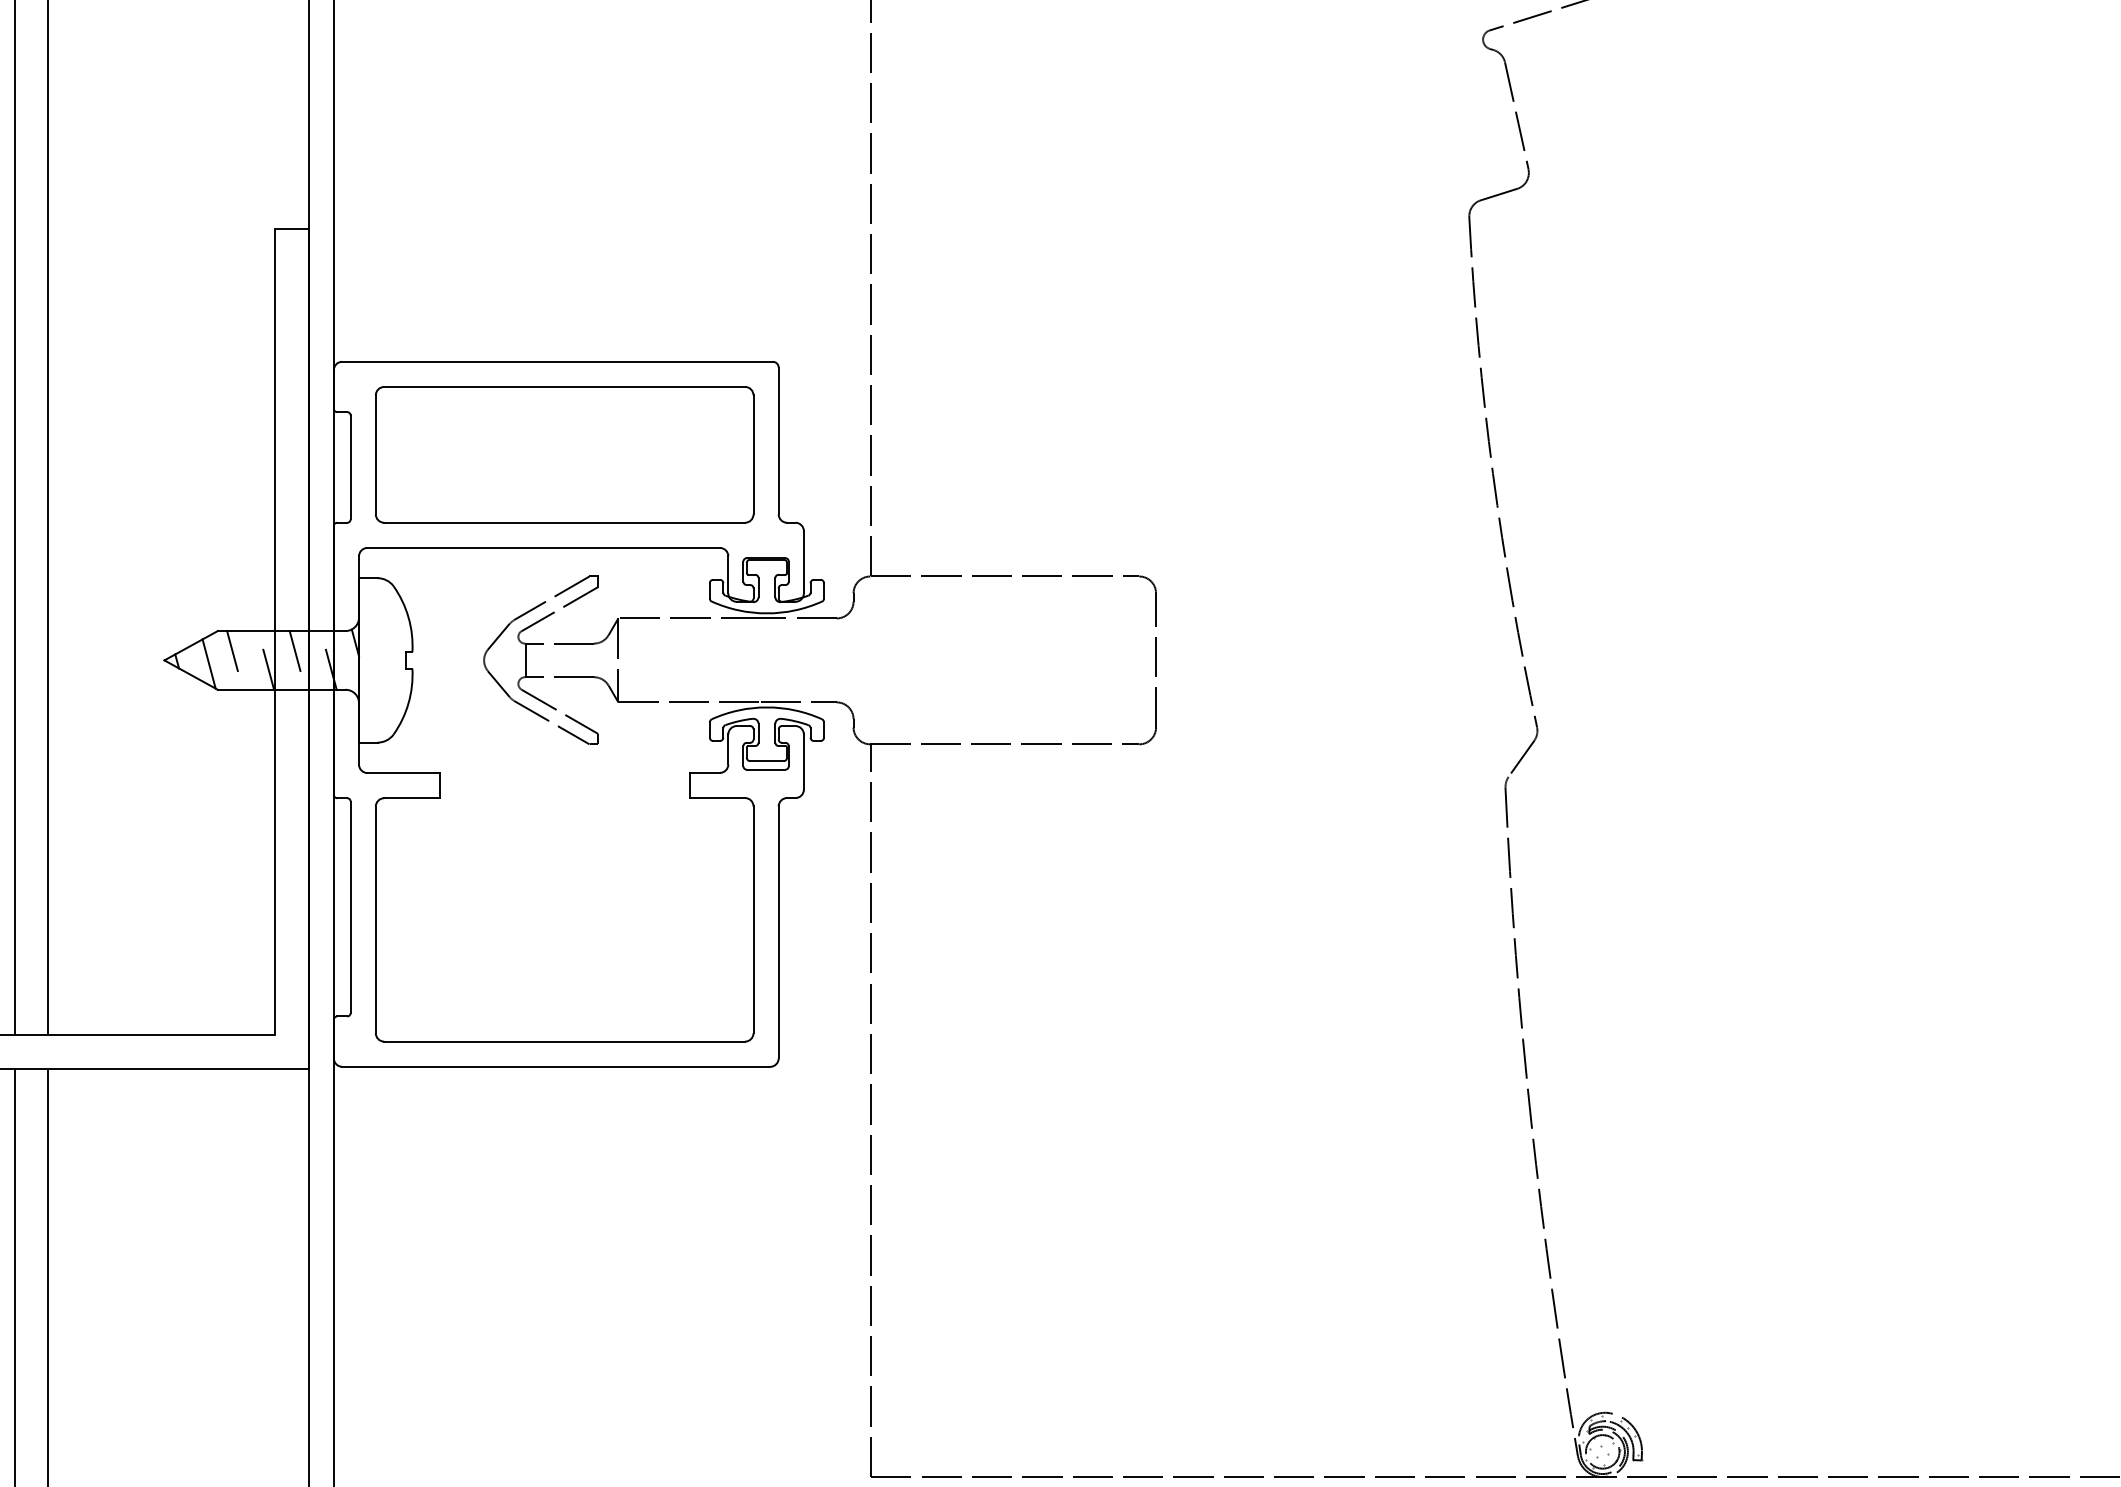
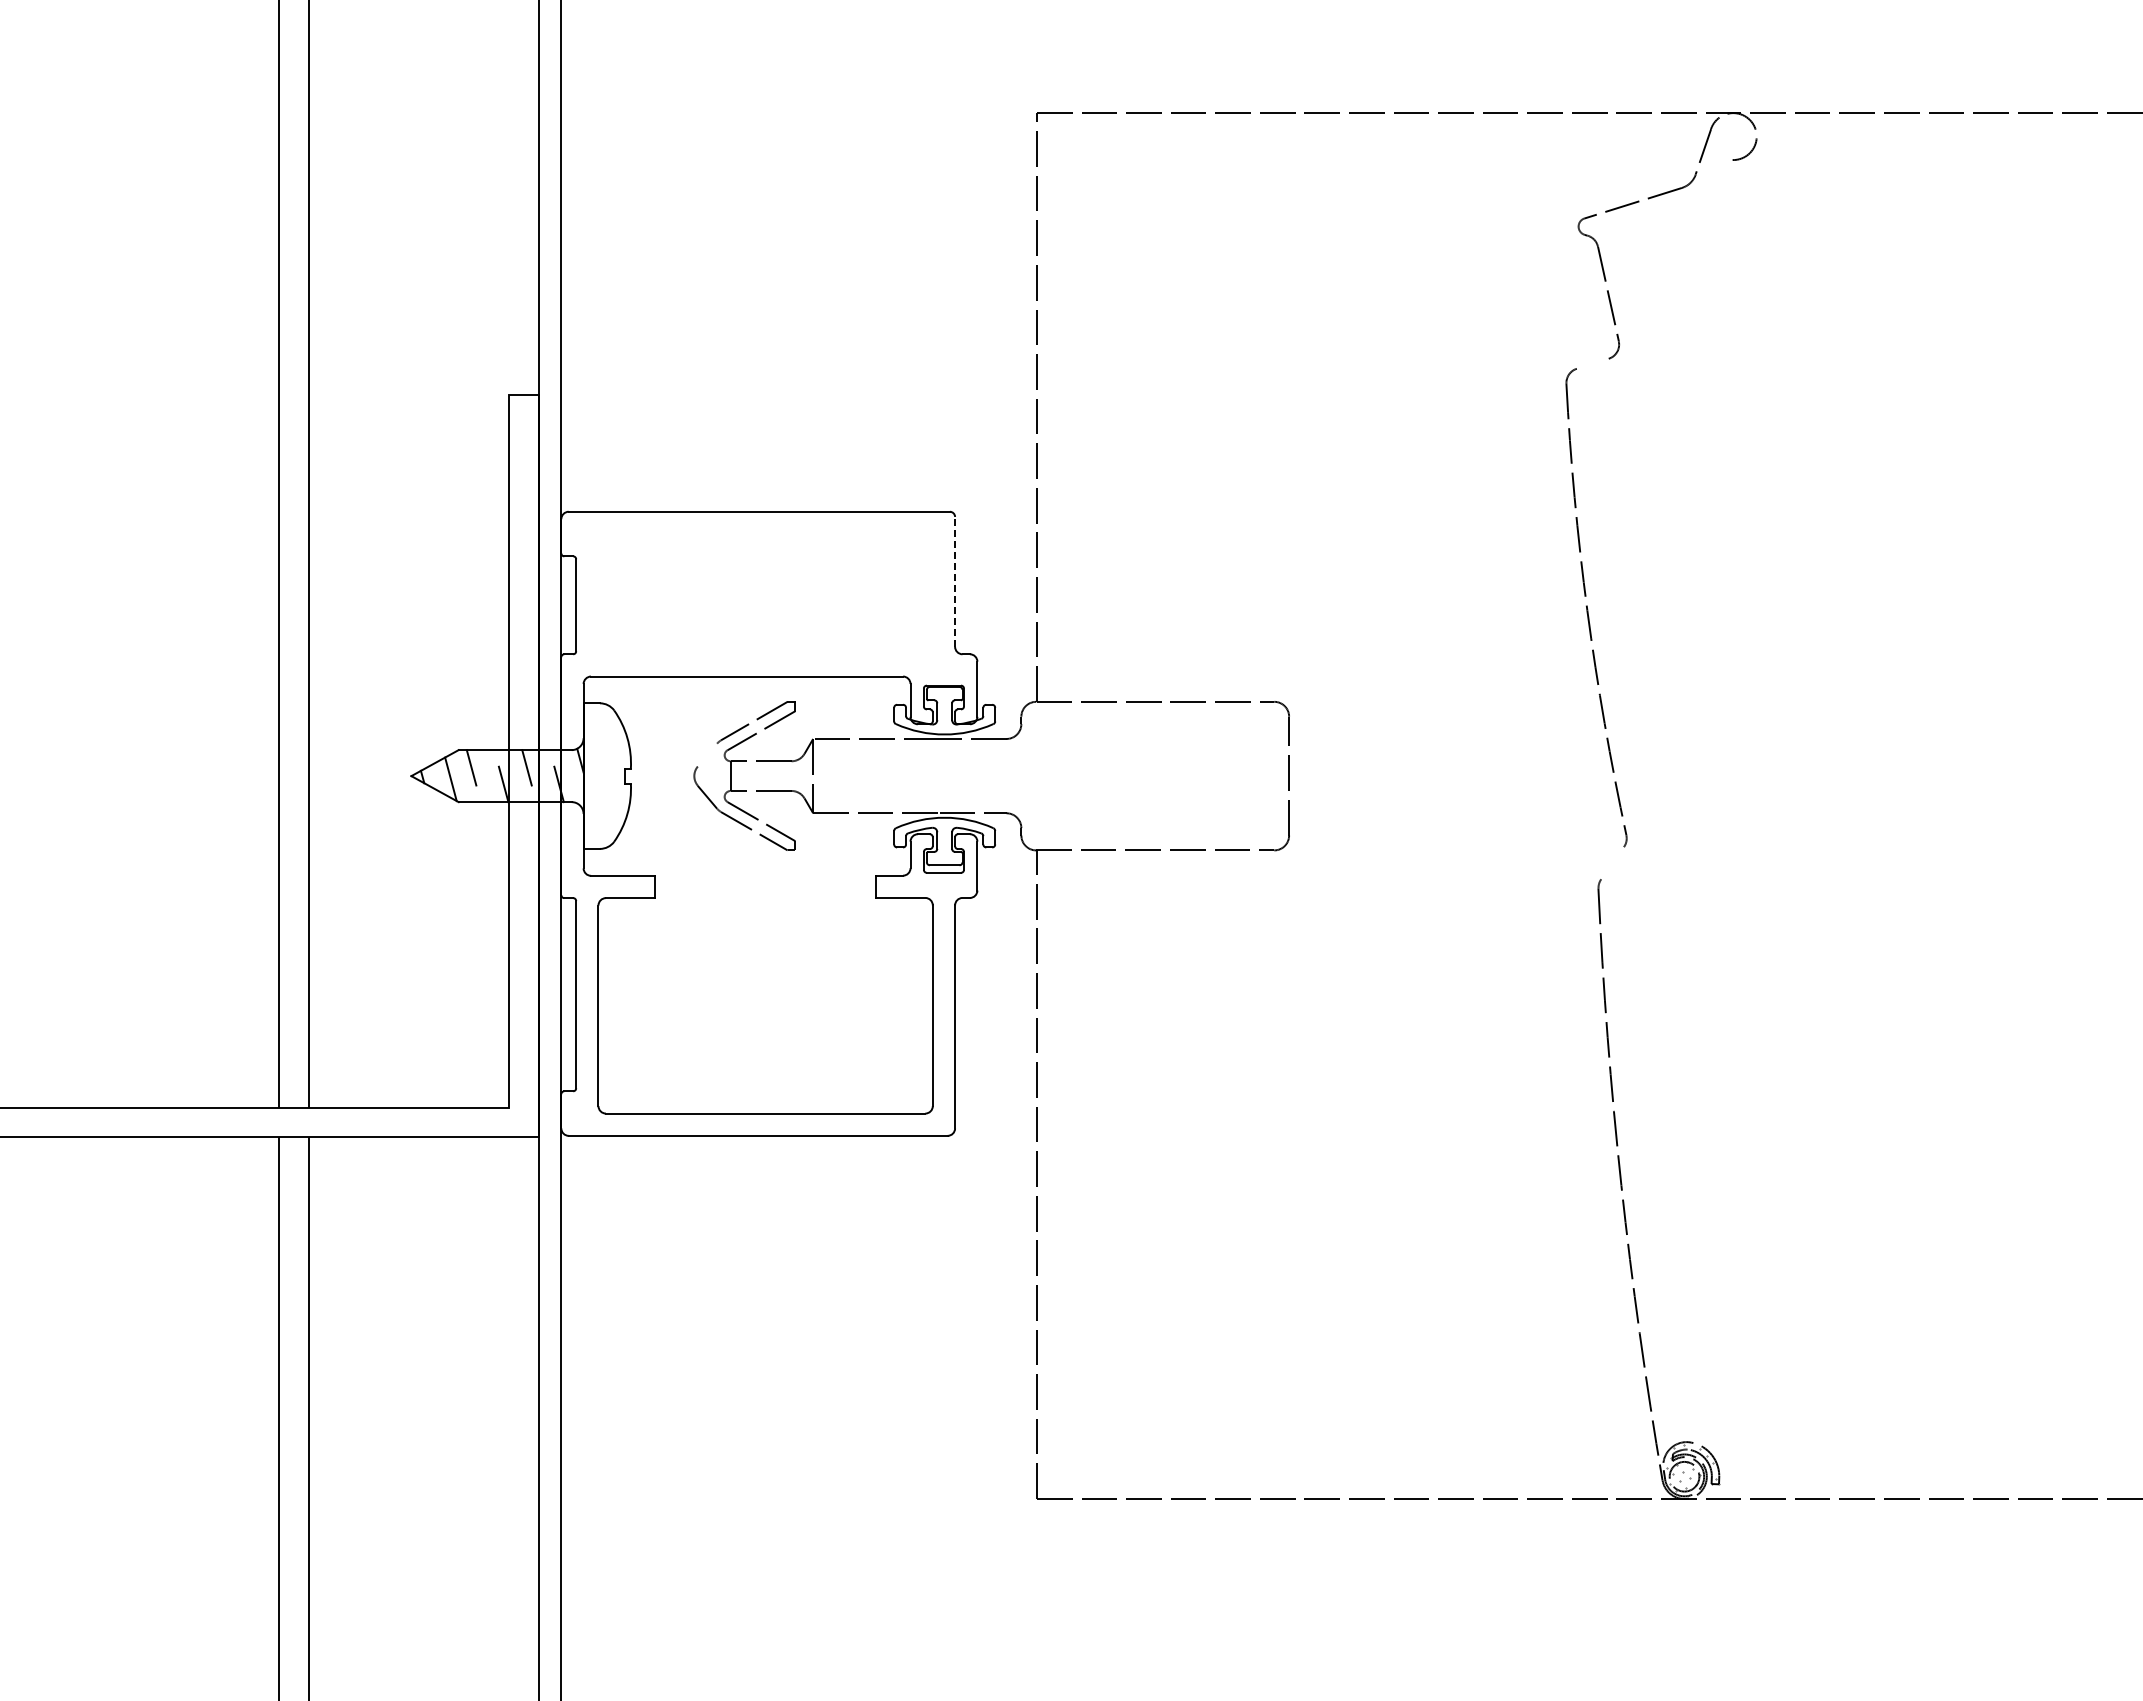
line: (1498, 194) -> (1592, 363), removed
line: (779, 440) -> (955, 581), solid -> dashed
part: (564, 455) -> (765, 594), removed
line: (498, 635) -> (707, 754), removed
line: (1521, 759) -> (1612, 863), removed

